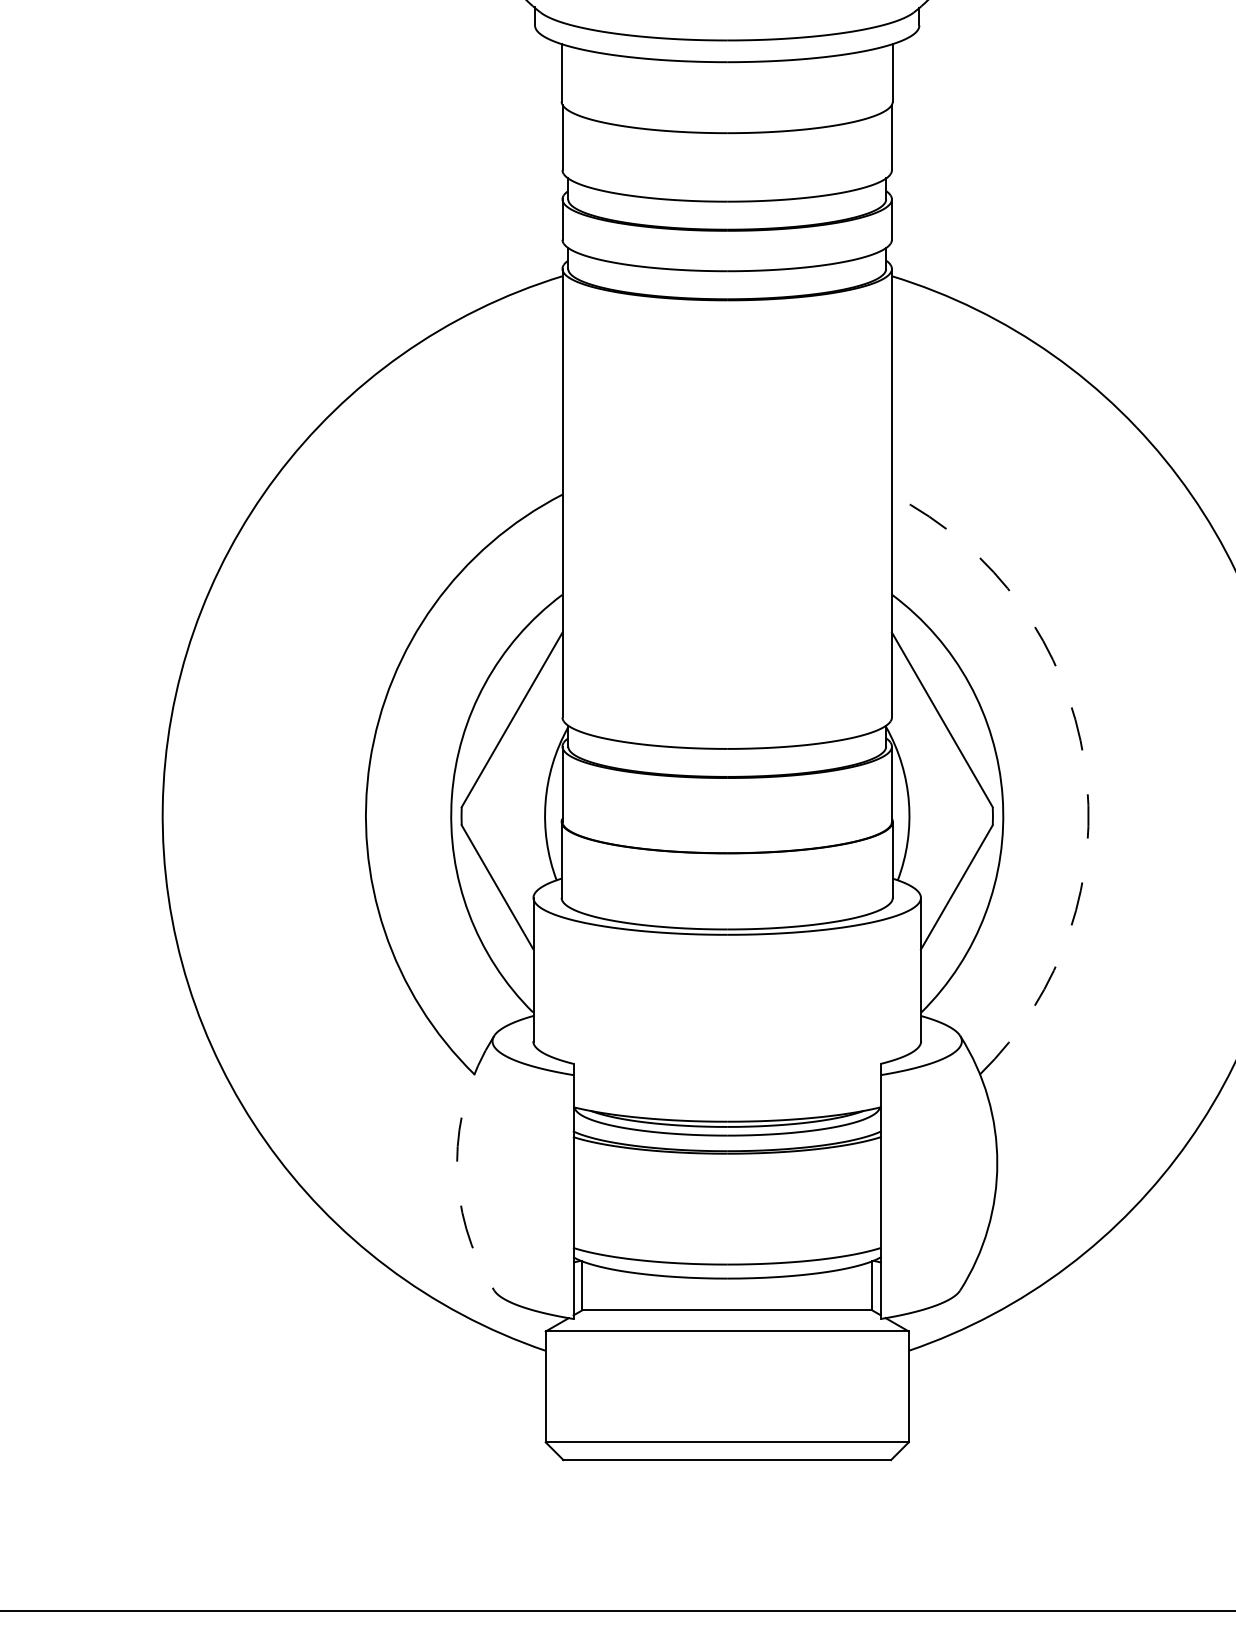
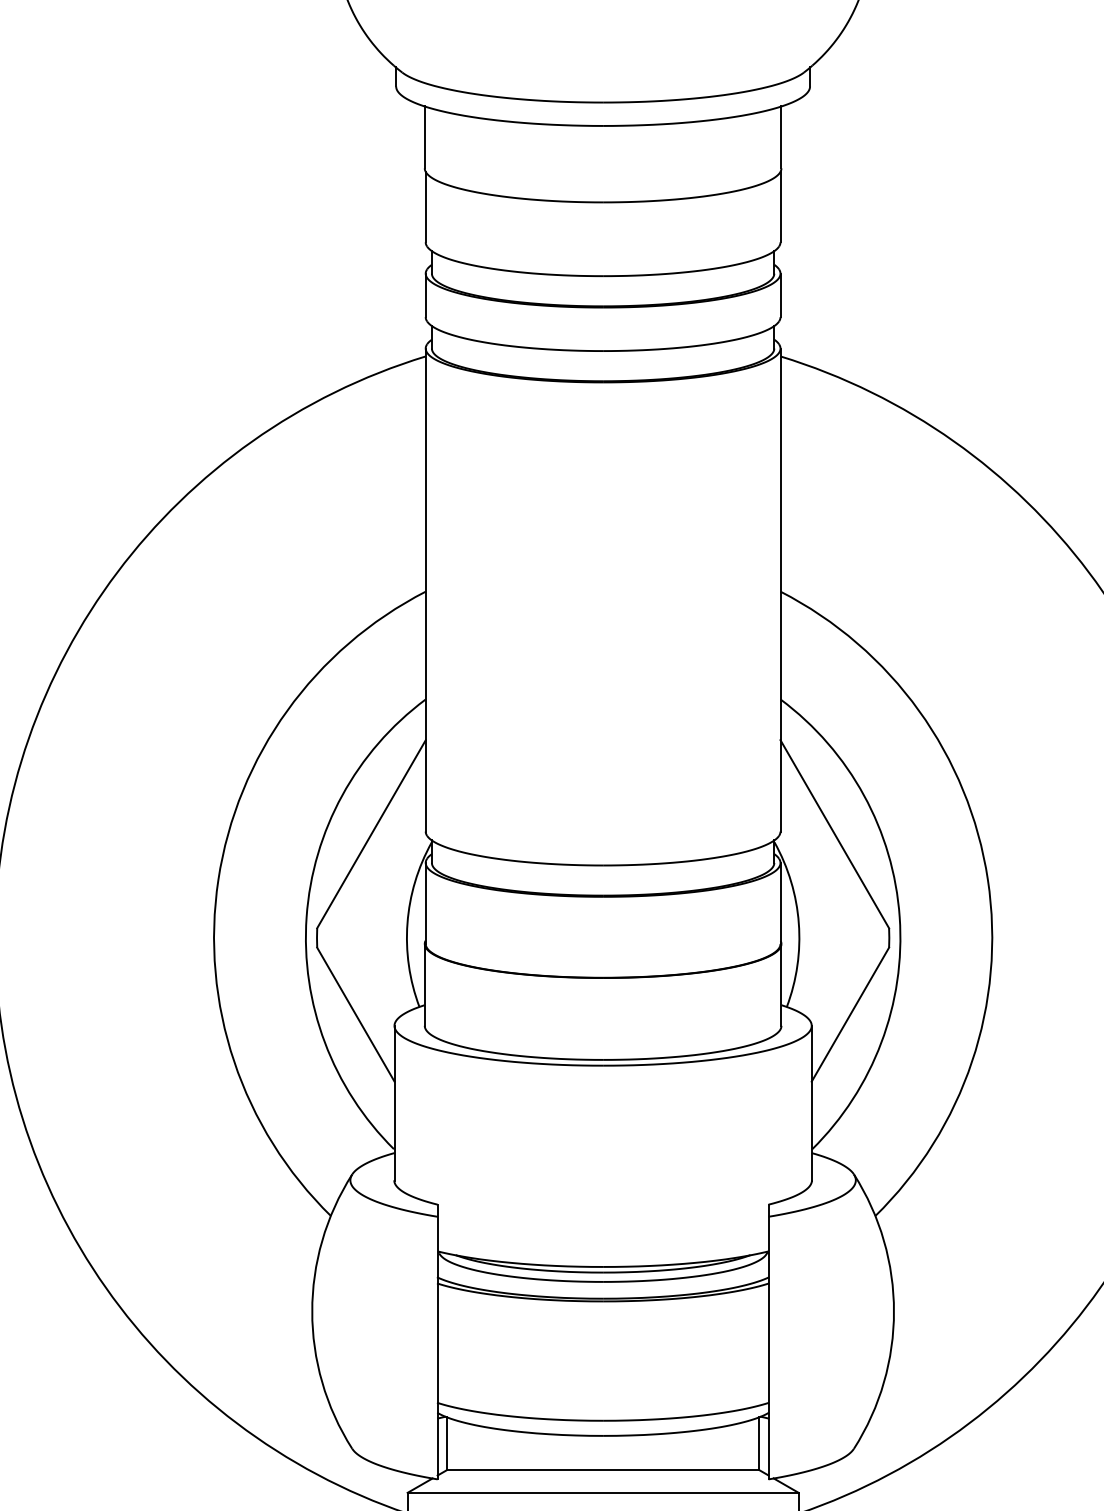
arc: (1084, 762) -> (987, 880), dashed -> solid
arc: (457, 1163) -> (312, 1311), dashed -> solid

